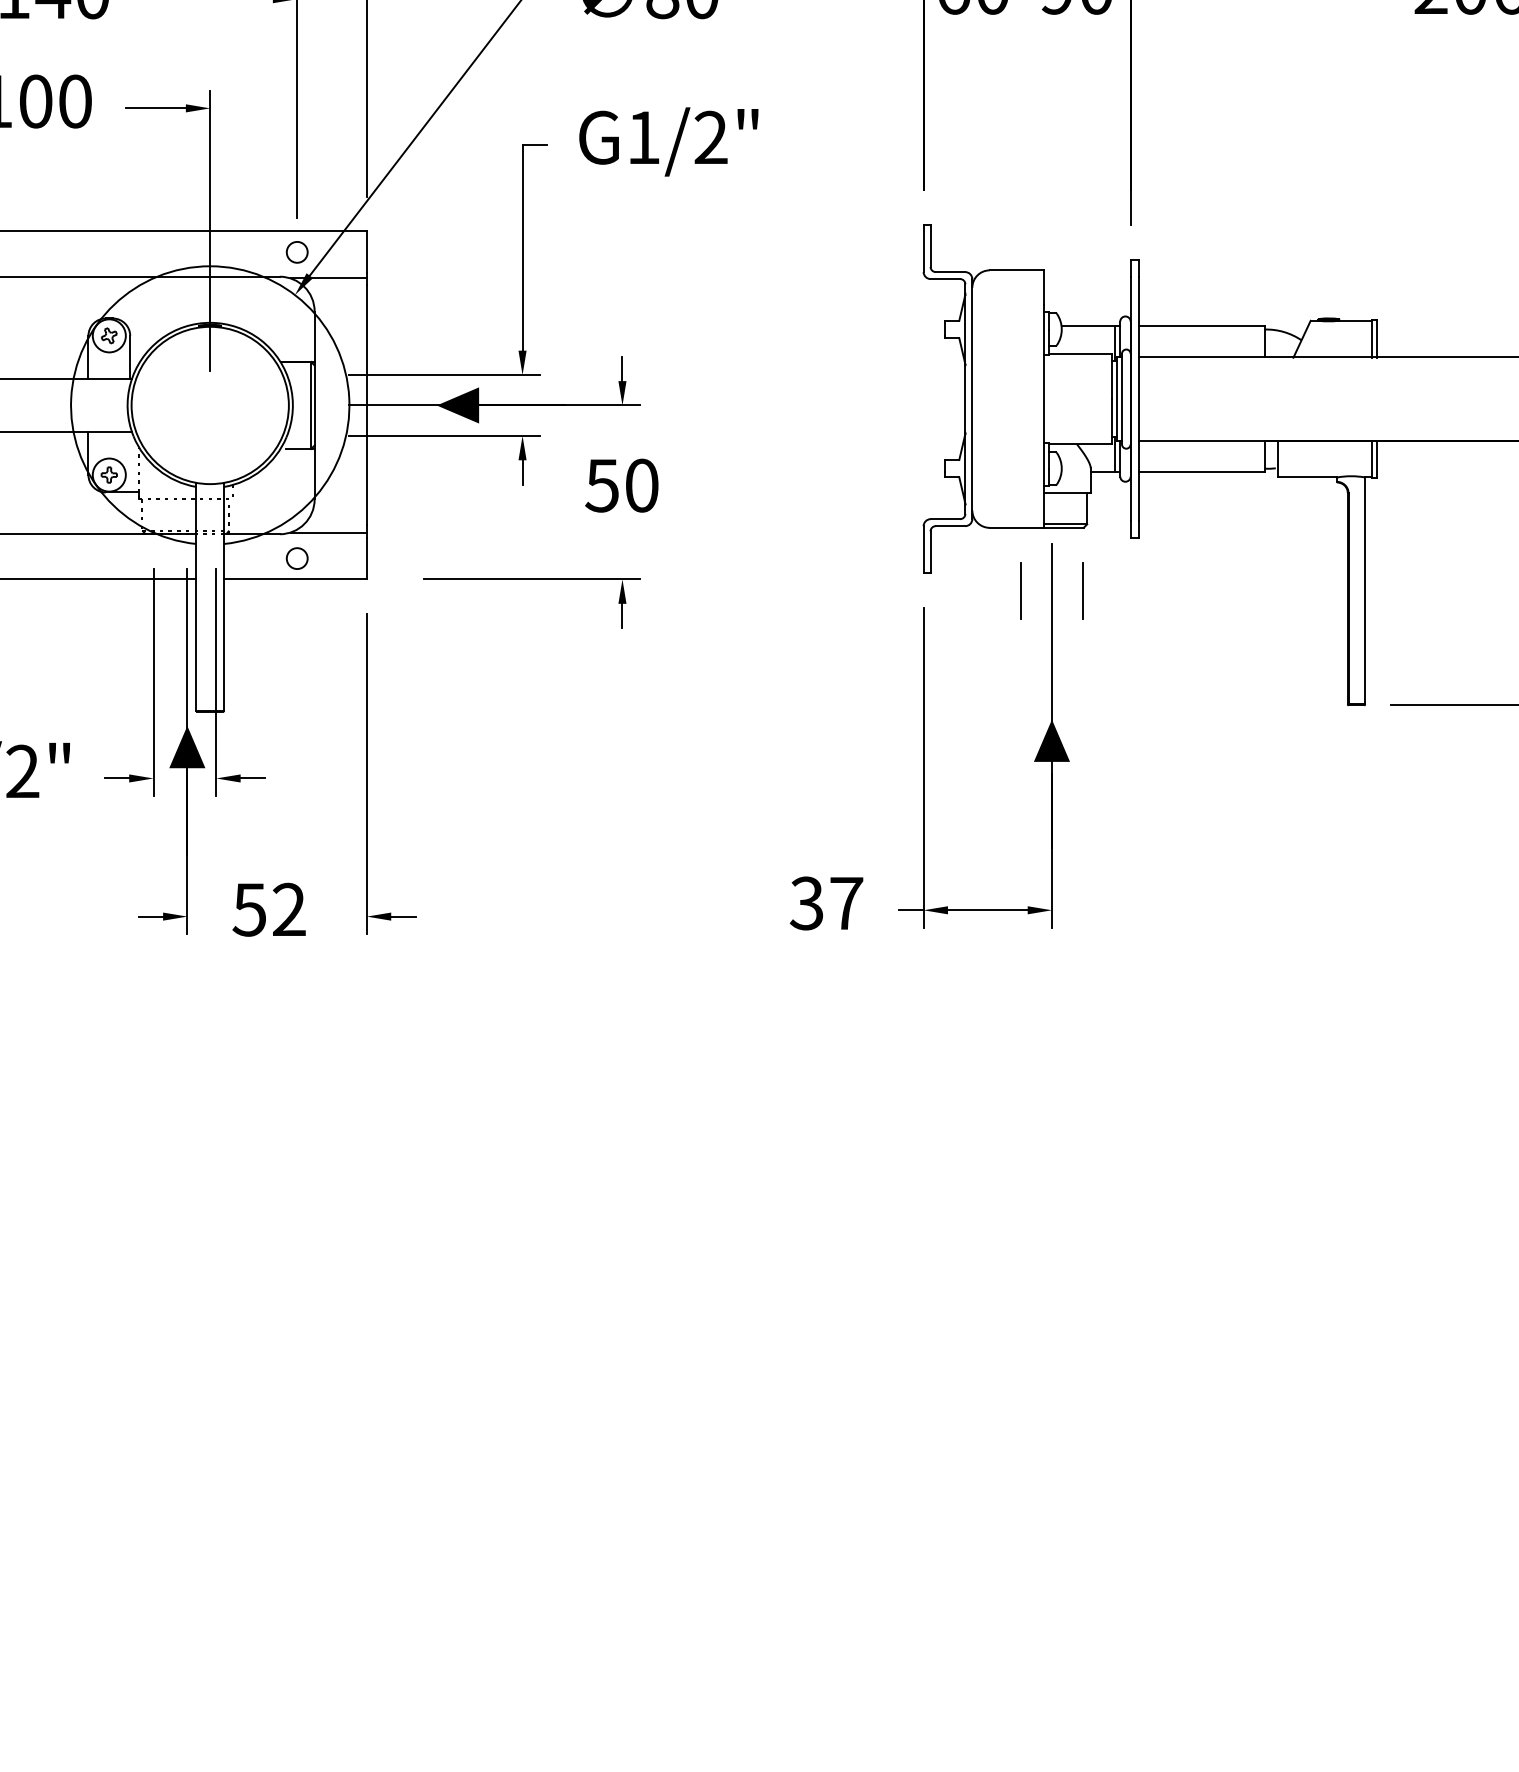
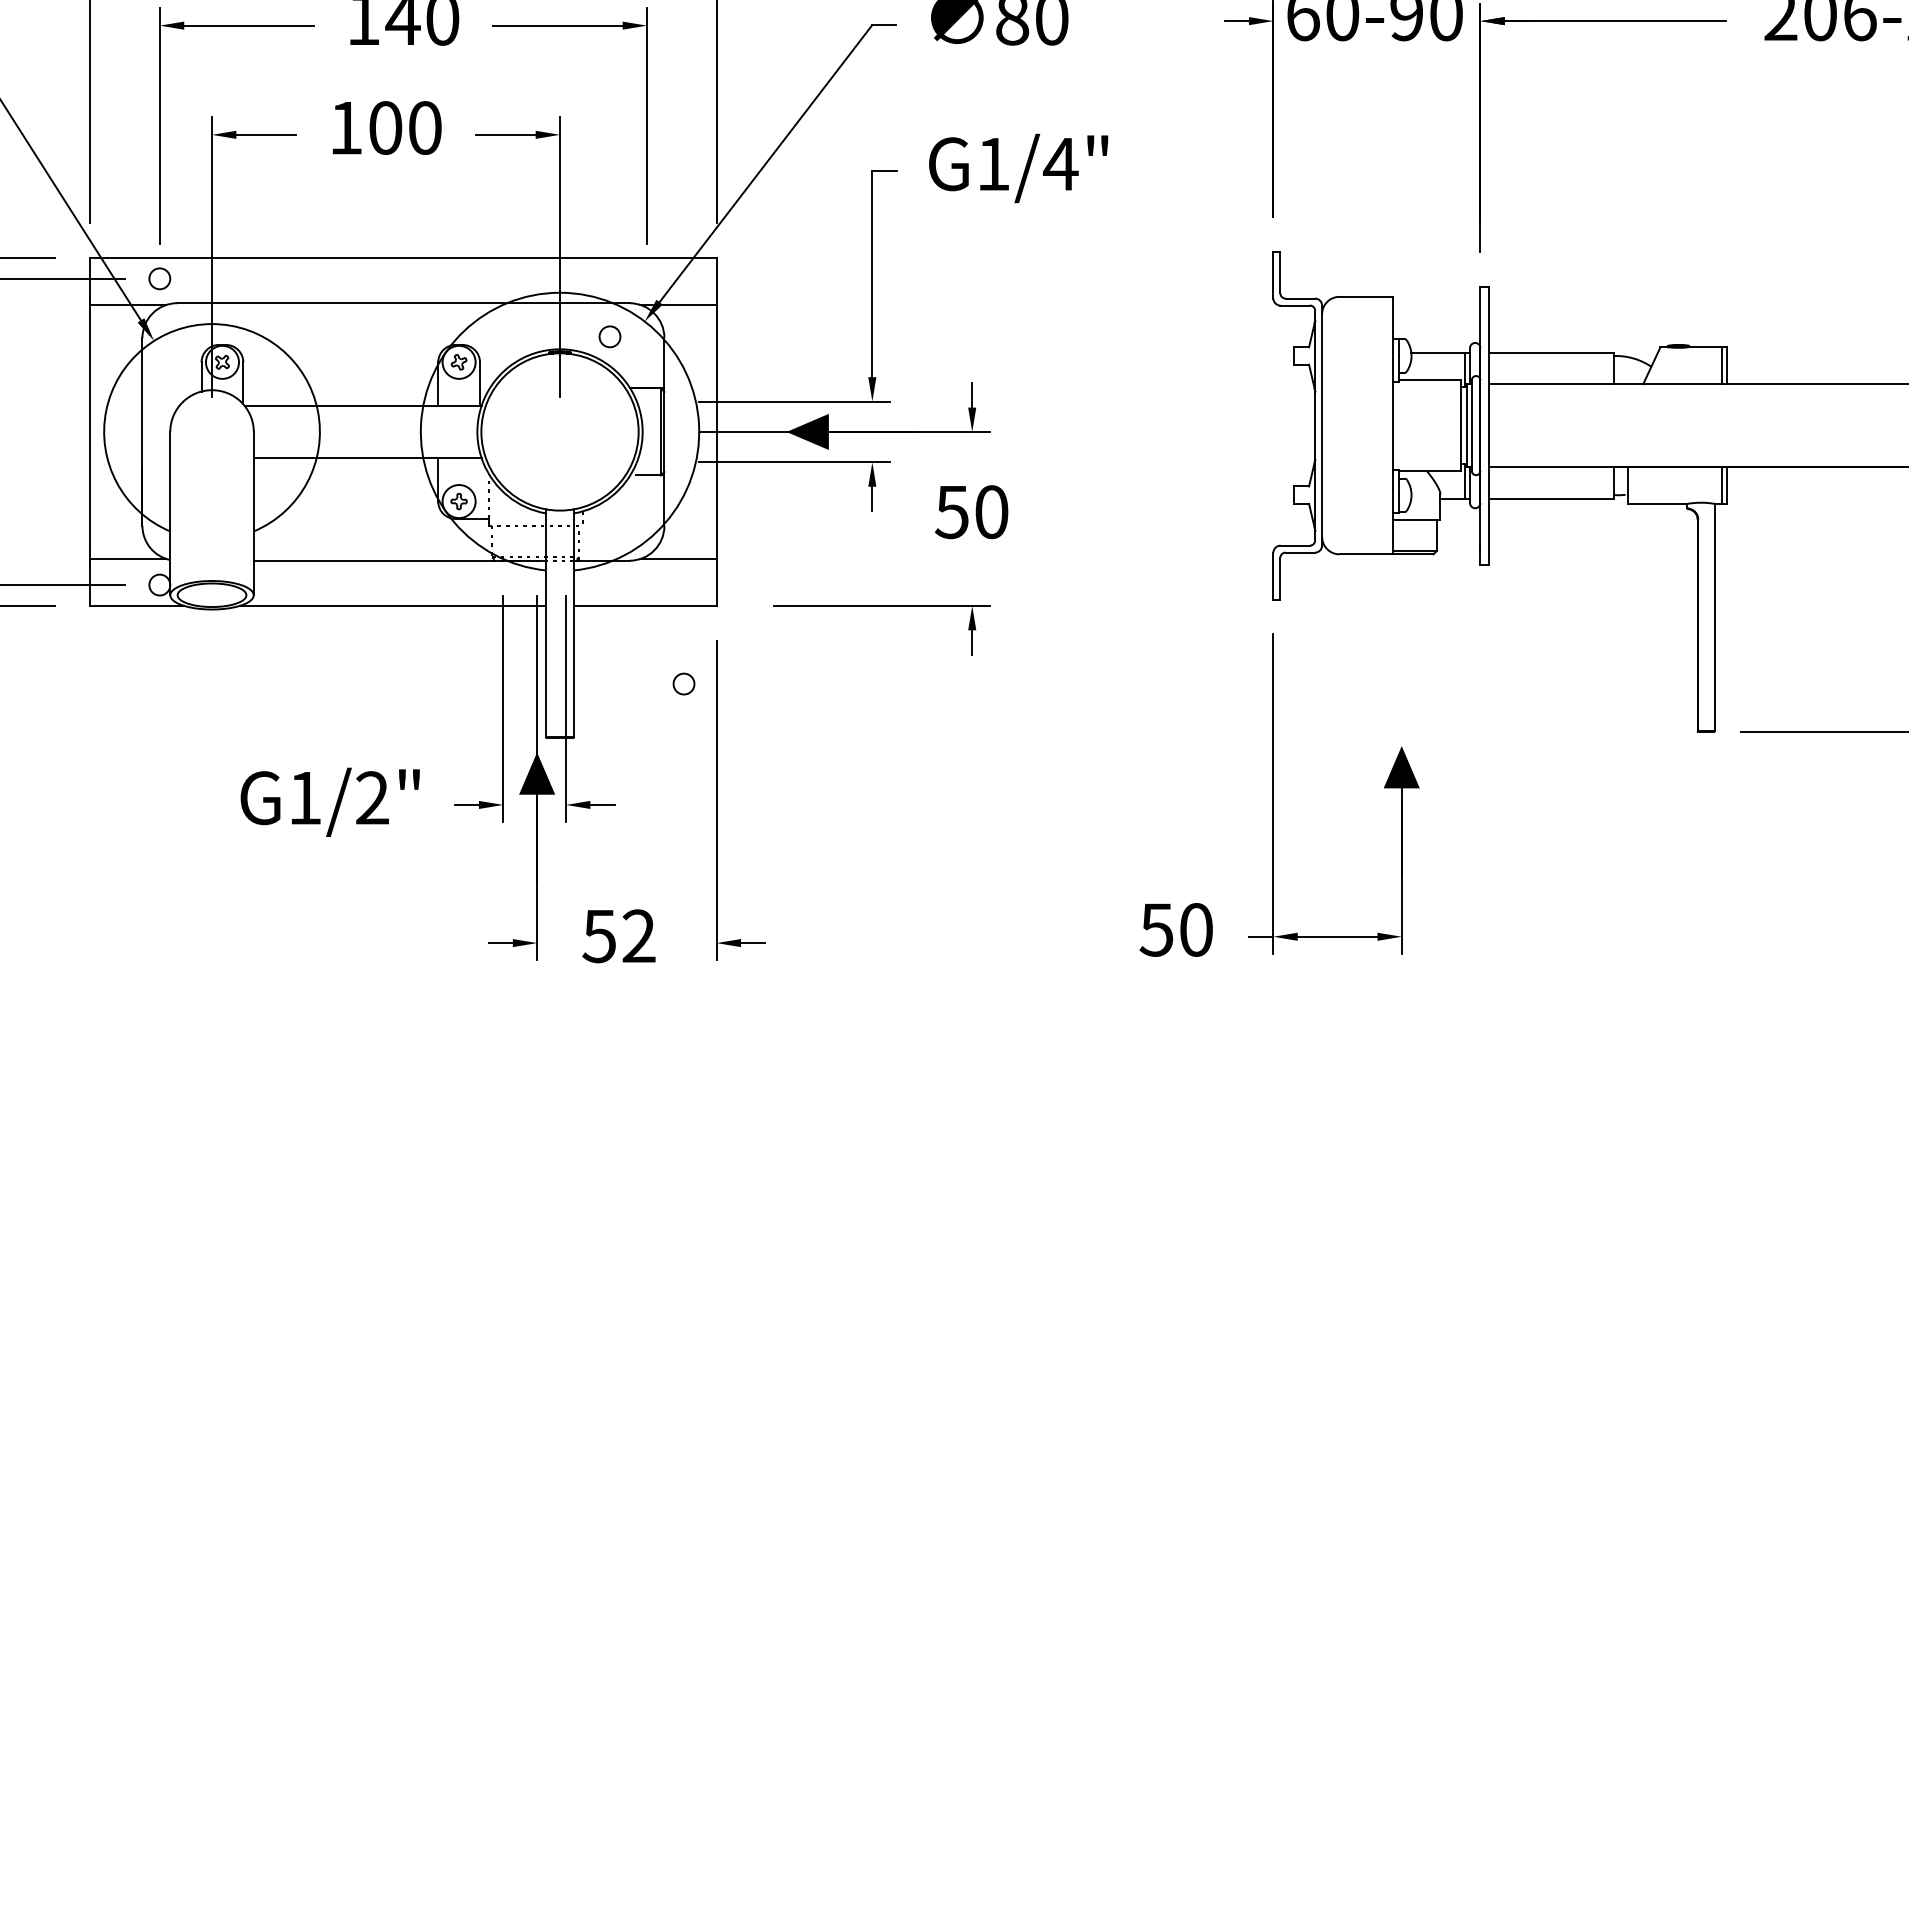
text: (710, 137) -> (1060, 163), G1/2" -> G1/4"
circle: (296, 252) -> (609, 336), moved
circle: (296, 558) -> (683, 683), moved
line: (1020, 591) -> (1370, 617), removed
line: (1083, 591) -> (1433, 617), removed
line: (1051, 641) -> (1401, 667), removed
text: (825, 903) -> (1175, 929), 37 -> 50

